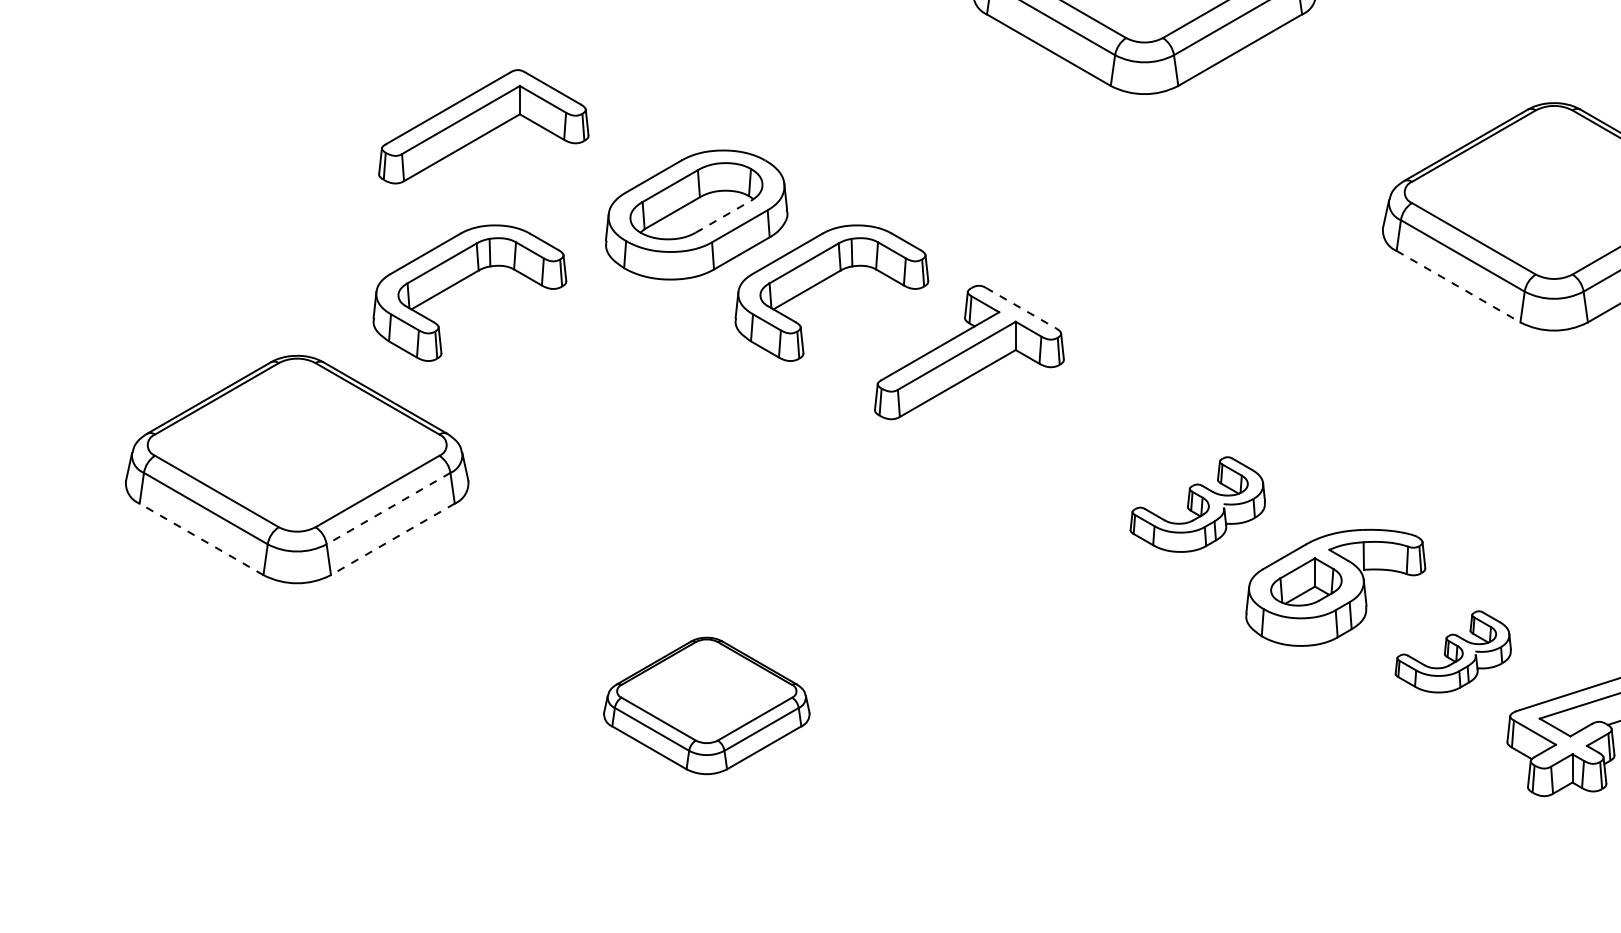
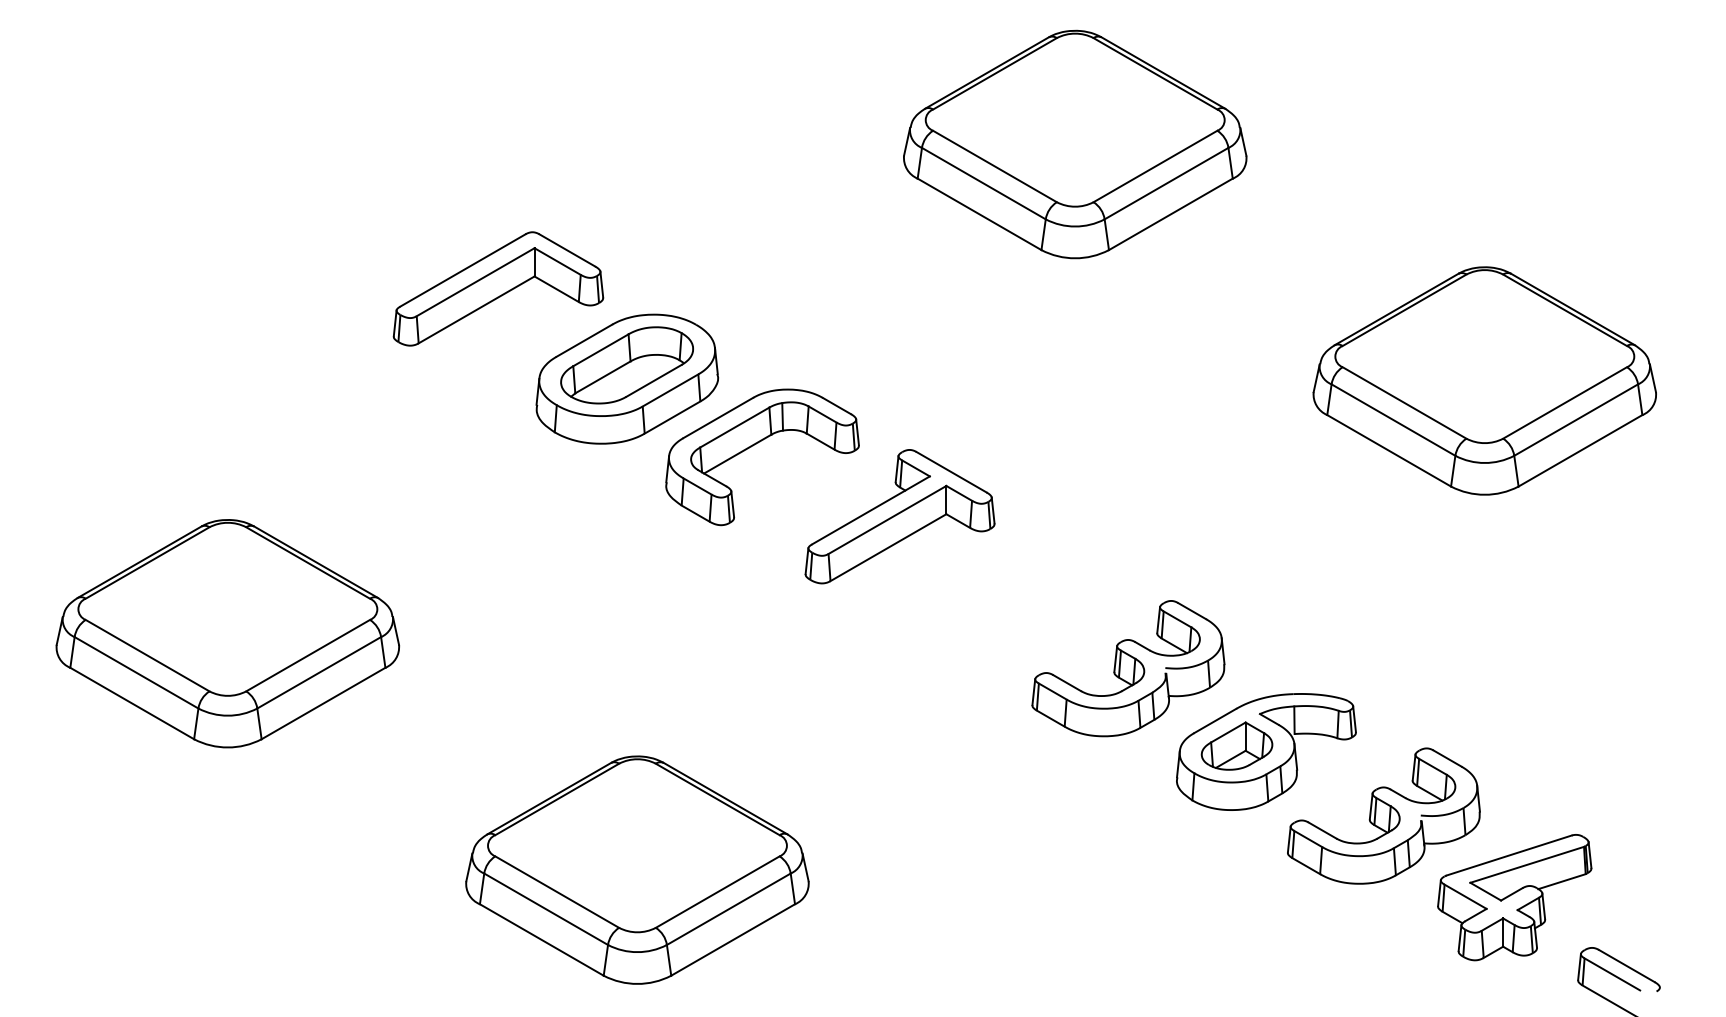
part: (483, 126) -> (498, 288), moved
line: (723, 216) -> (654, 380), dashed -> solid
part: (460, 282) -> (391, 446), removed
line: (1458, 287) -> (1389, 451), dashed -> solid
line: (1021, 308) -> (952, 472), dashed -> solid
part: (1197, 504) -> (1128, 668), size x1.43
line: (387, 509) -> (318, 673), dashed -> solid
line: (200, 539) -> (131, 703), dashed -> solid
line: (392, 539) -> (323, 703), dashed -> solid
part: (1452, 651) -> (1383, 815), size x1.67
part: (706, 705) -> (637, 869), size x1.67

